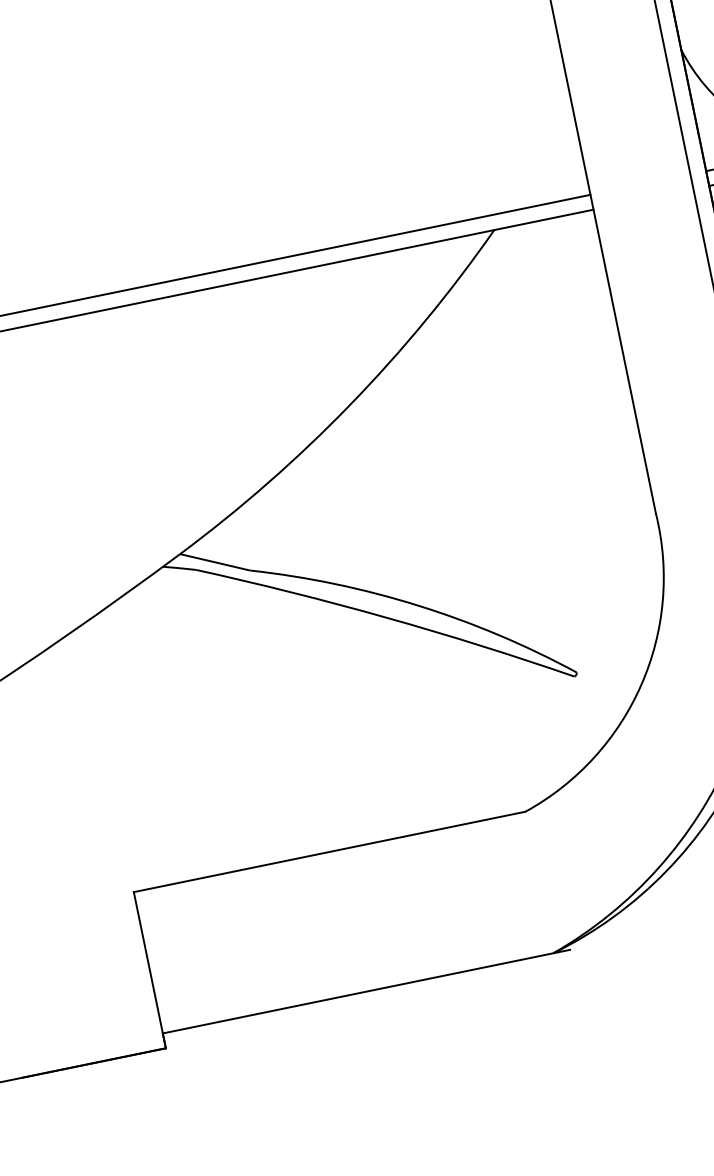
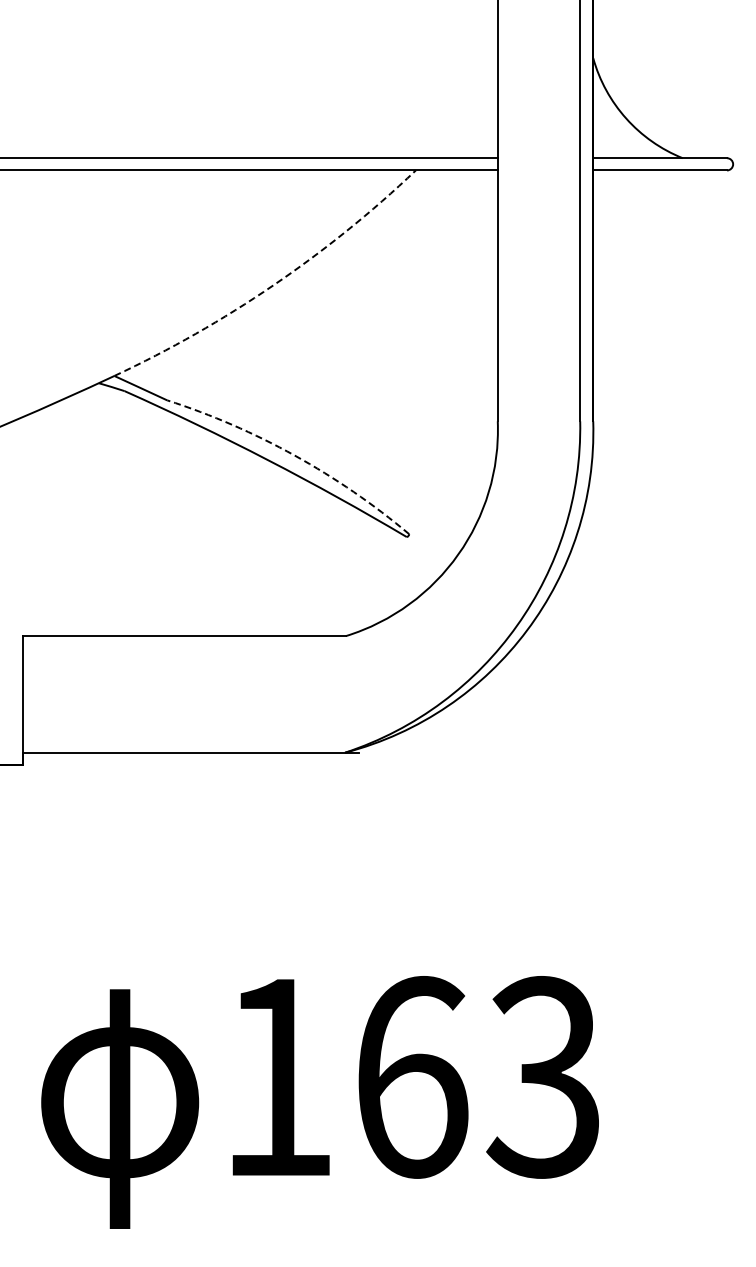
arc: (350, 404) -> (273, 285), solid -> dashed
arc: (418, 605) -> (294, 455), solid -> dashed

